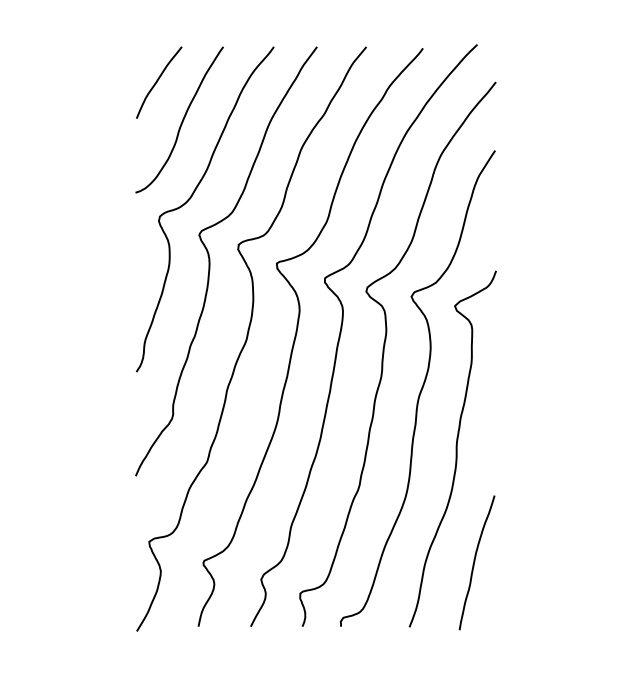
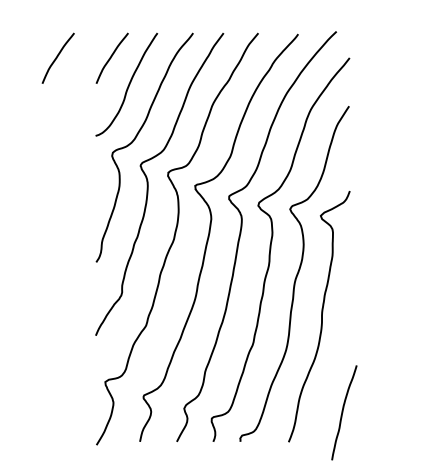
curve: (81, 81) -> (57, 57), added
curve: (475, 562) -> (343, 412), moved

